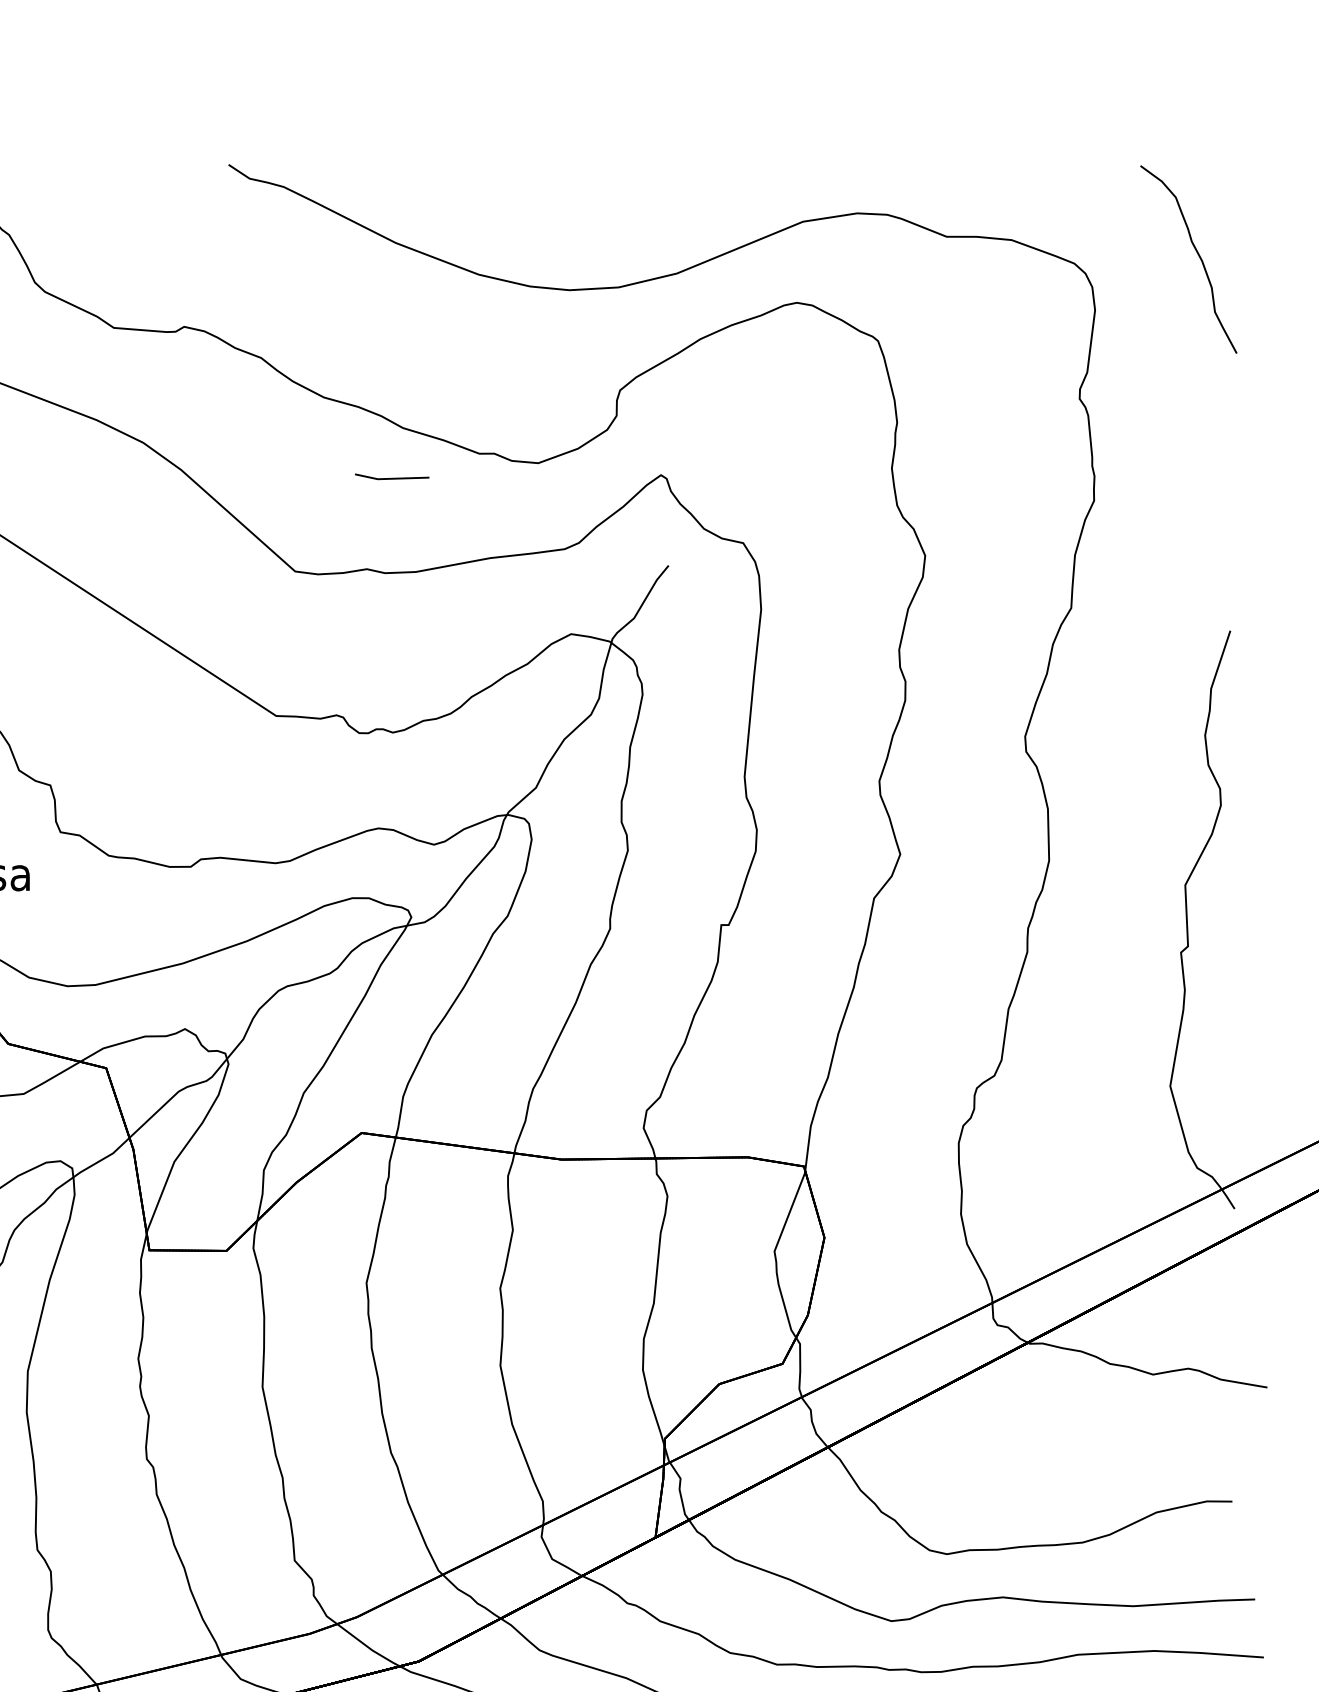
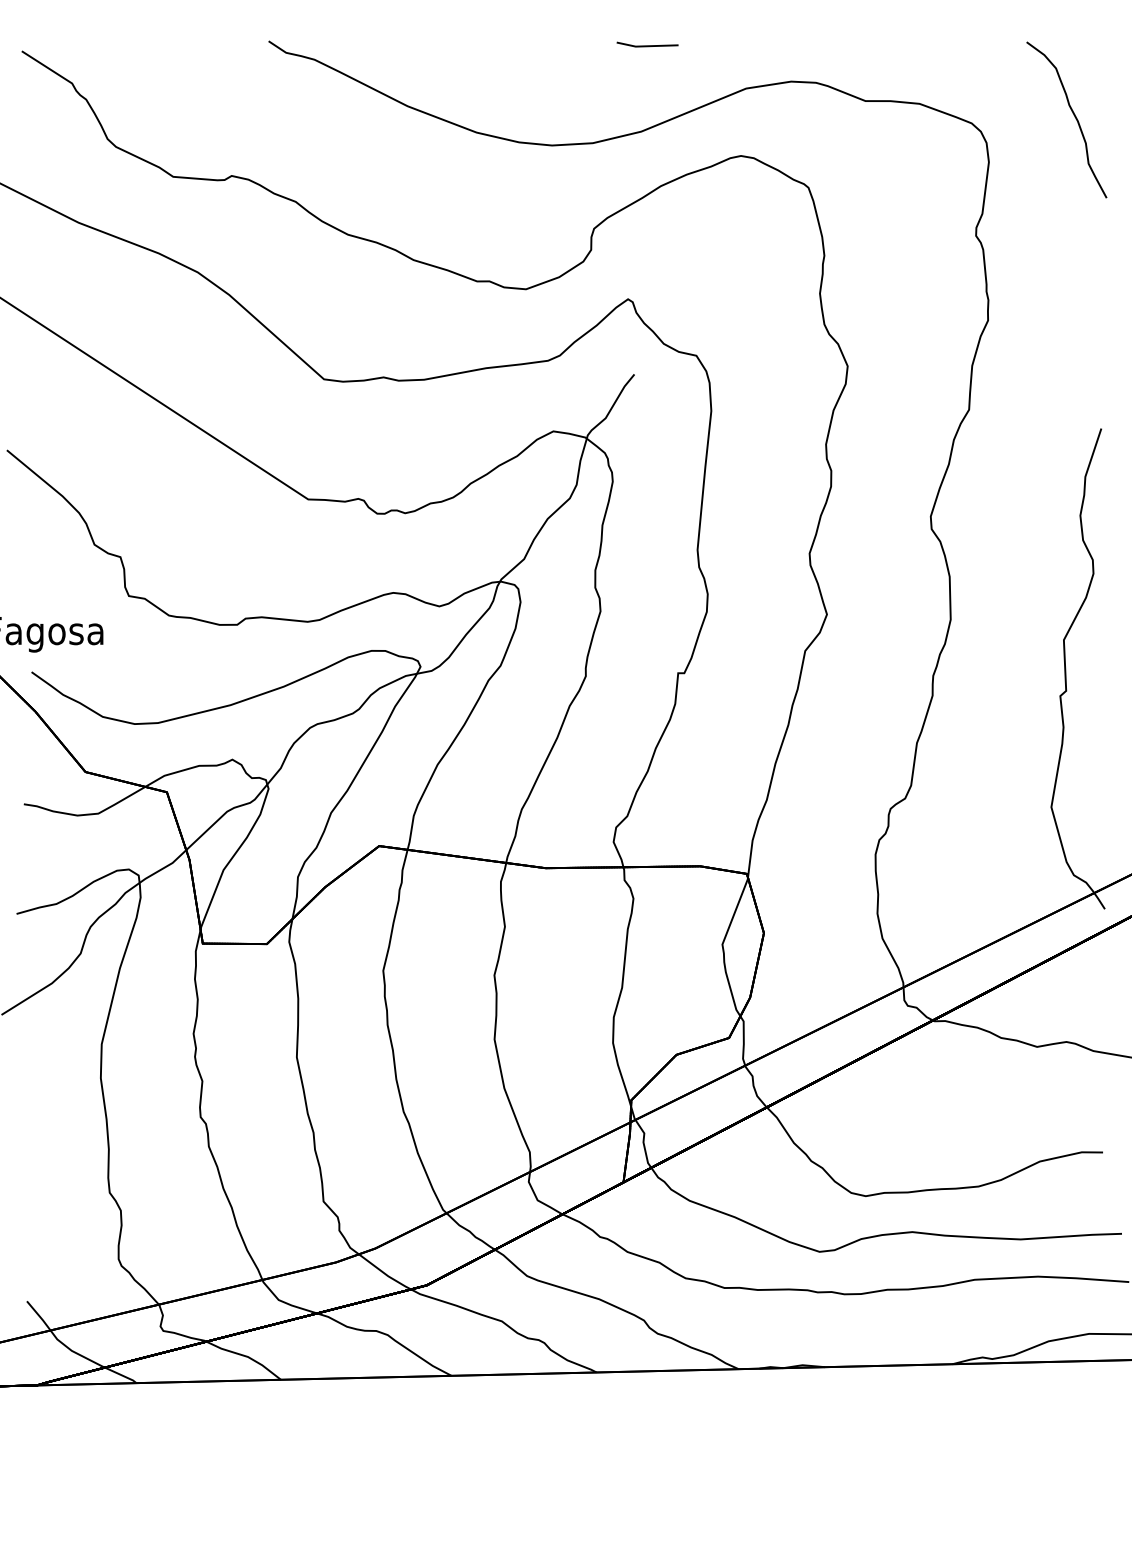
line: (392, 477) -> (647, 45), moved

